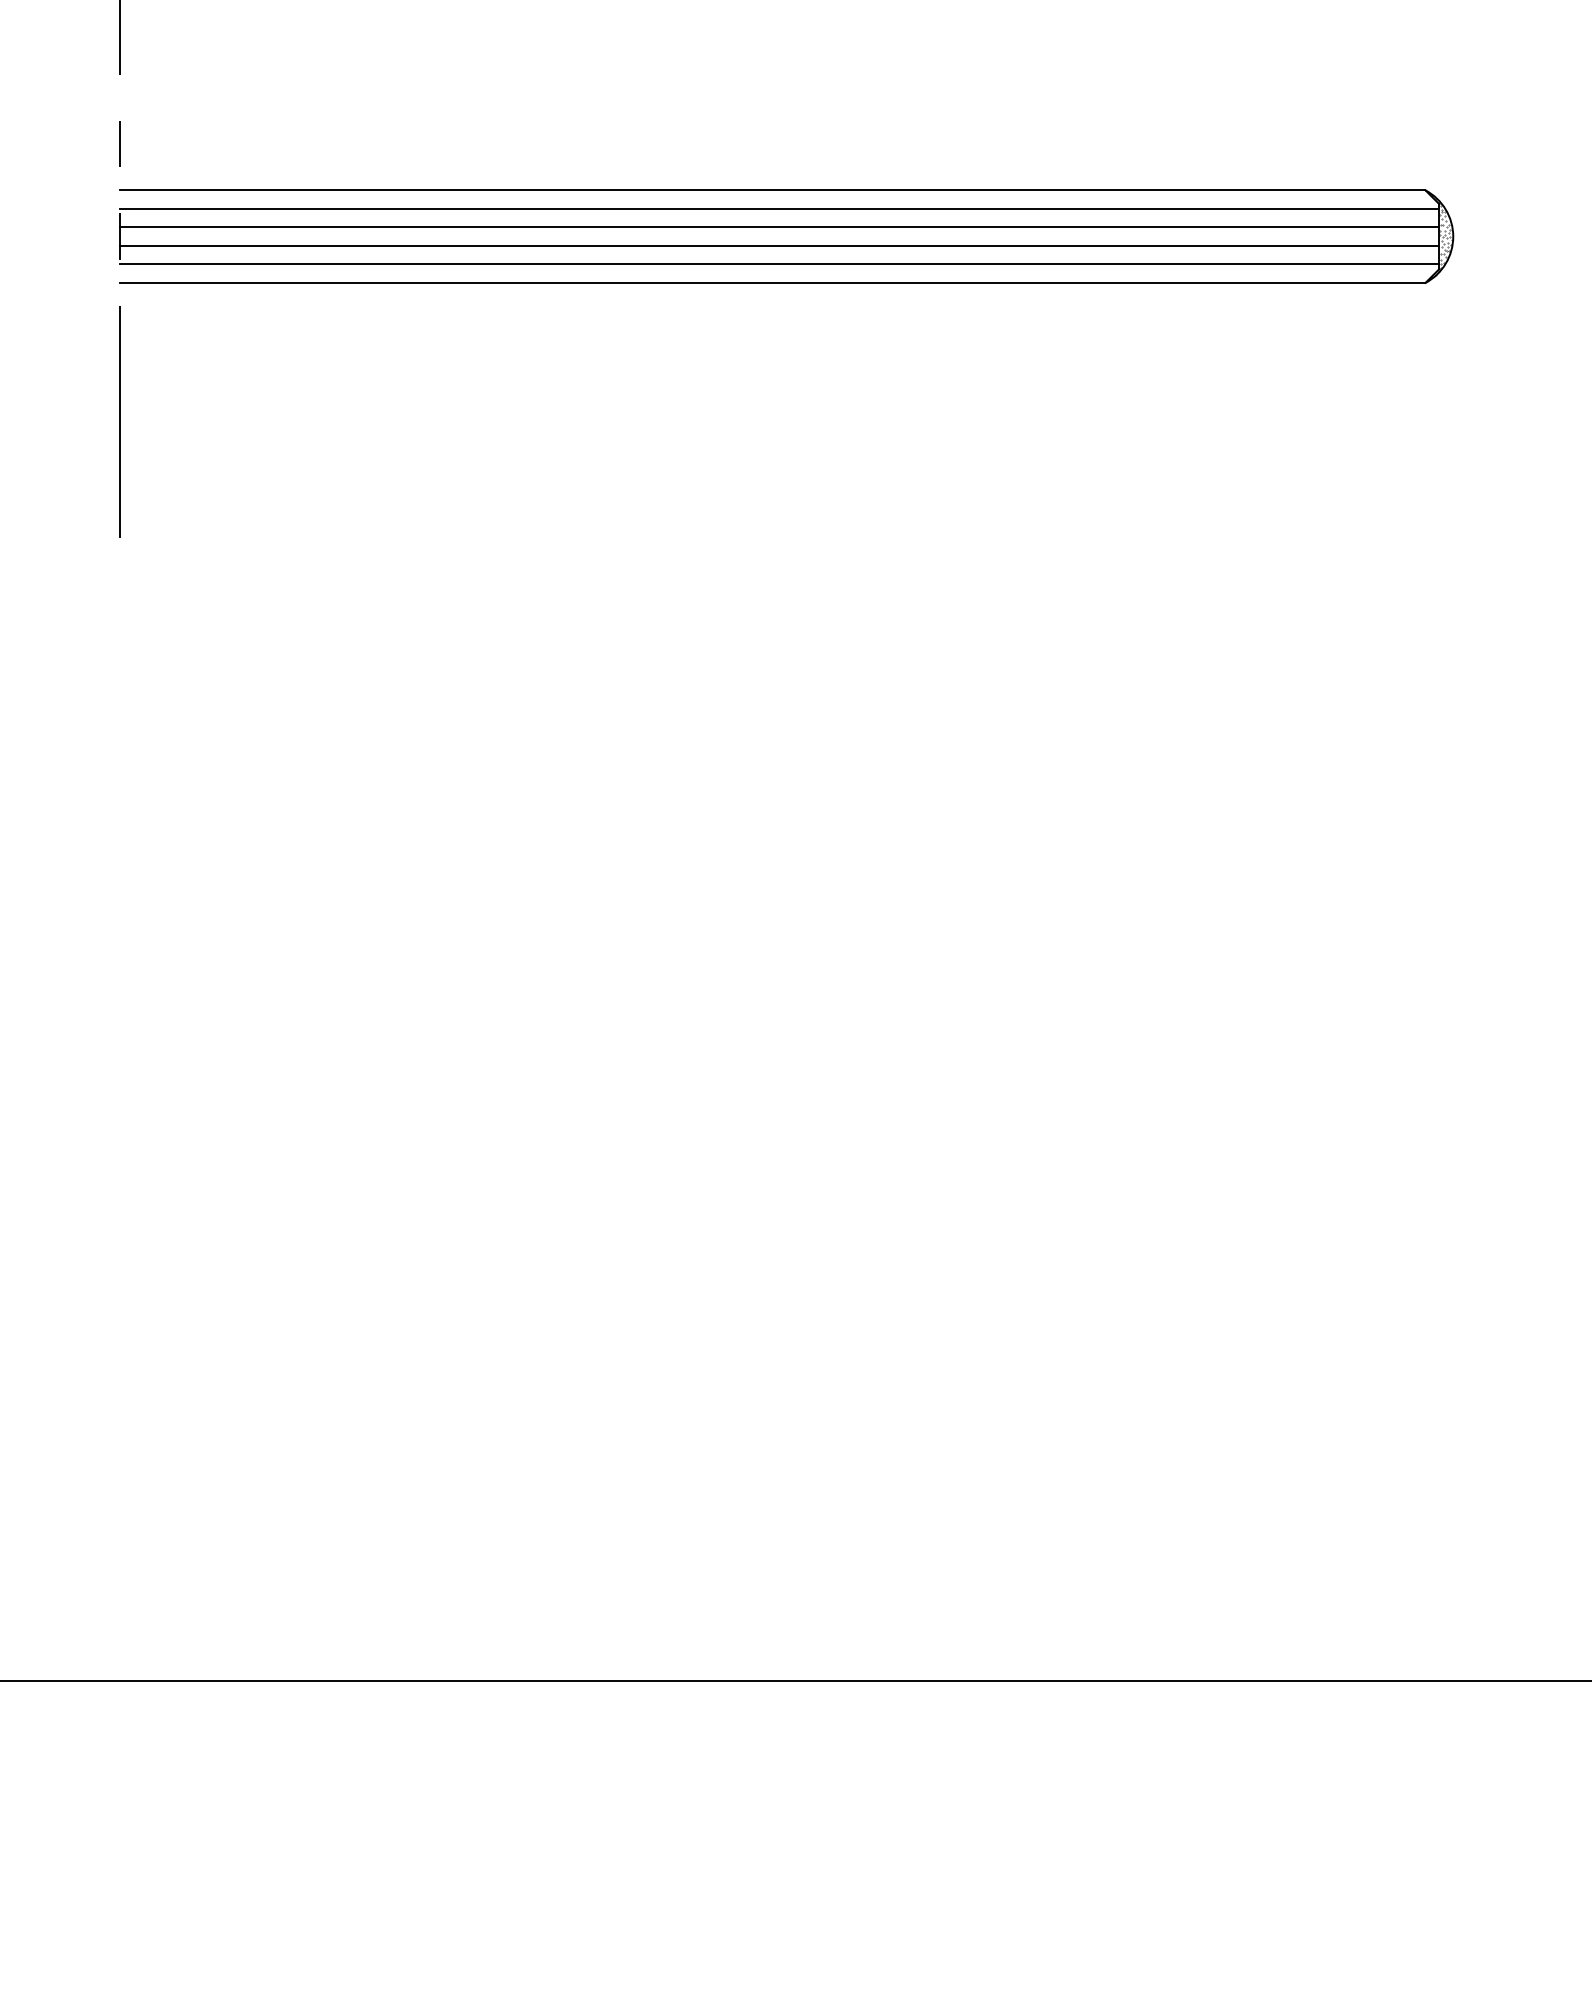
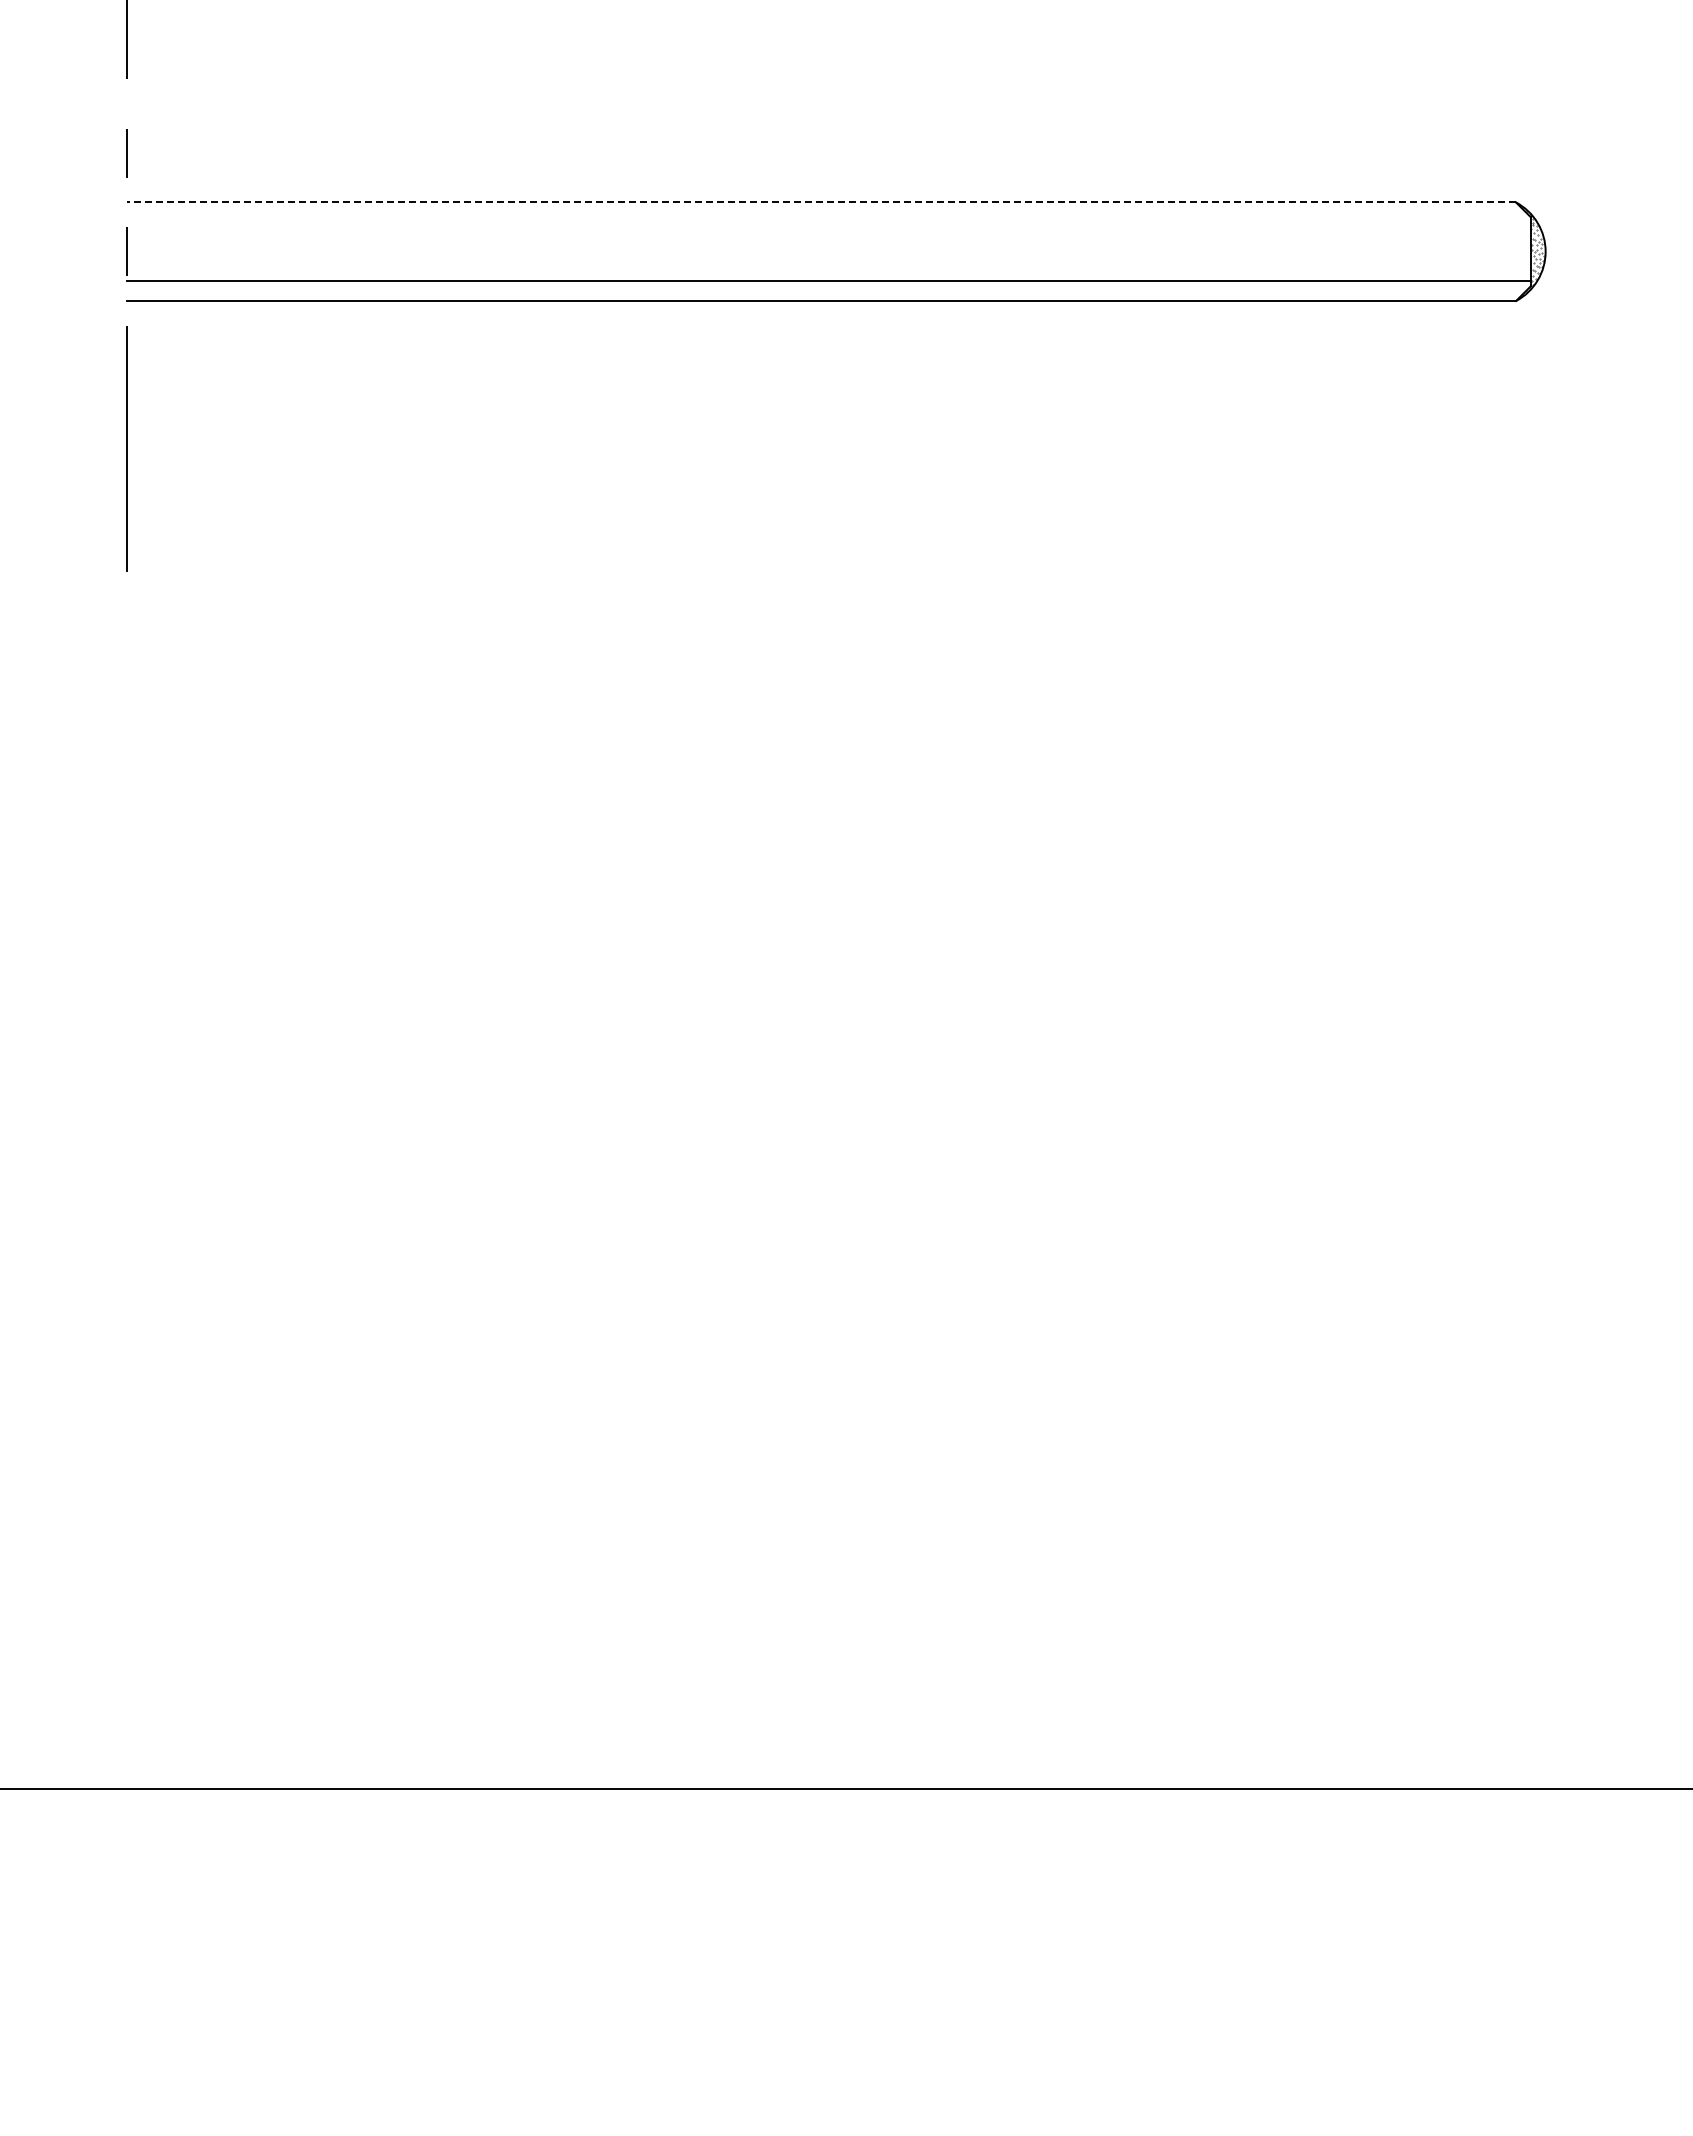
line: (772, 190) -> (821, 202), solid -> dashed
line: (779, 209) -> (828, 222), removed
line: (779, 227) -> (828, 241), removed
line: (779, 245) -> (828, 261), removed

